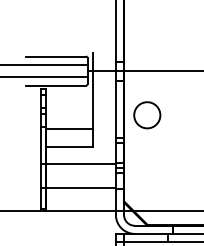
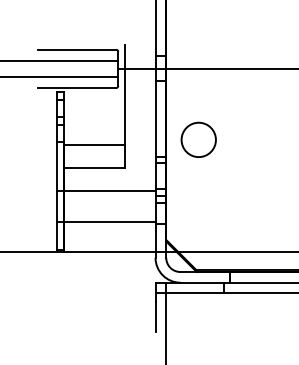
circle: (147, 114) -> (198, 139), moved

